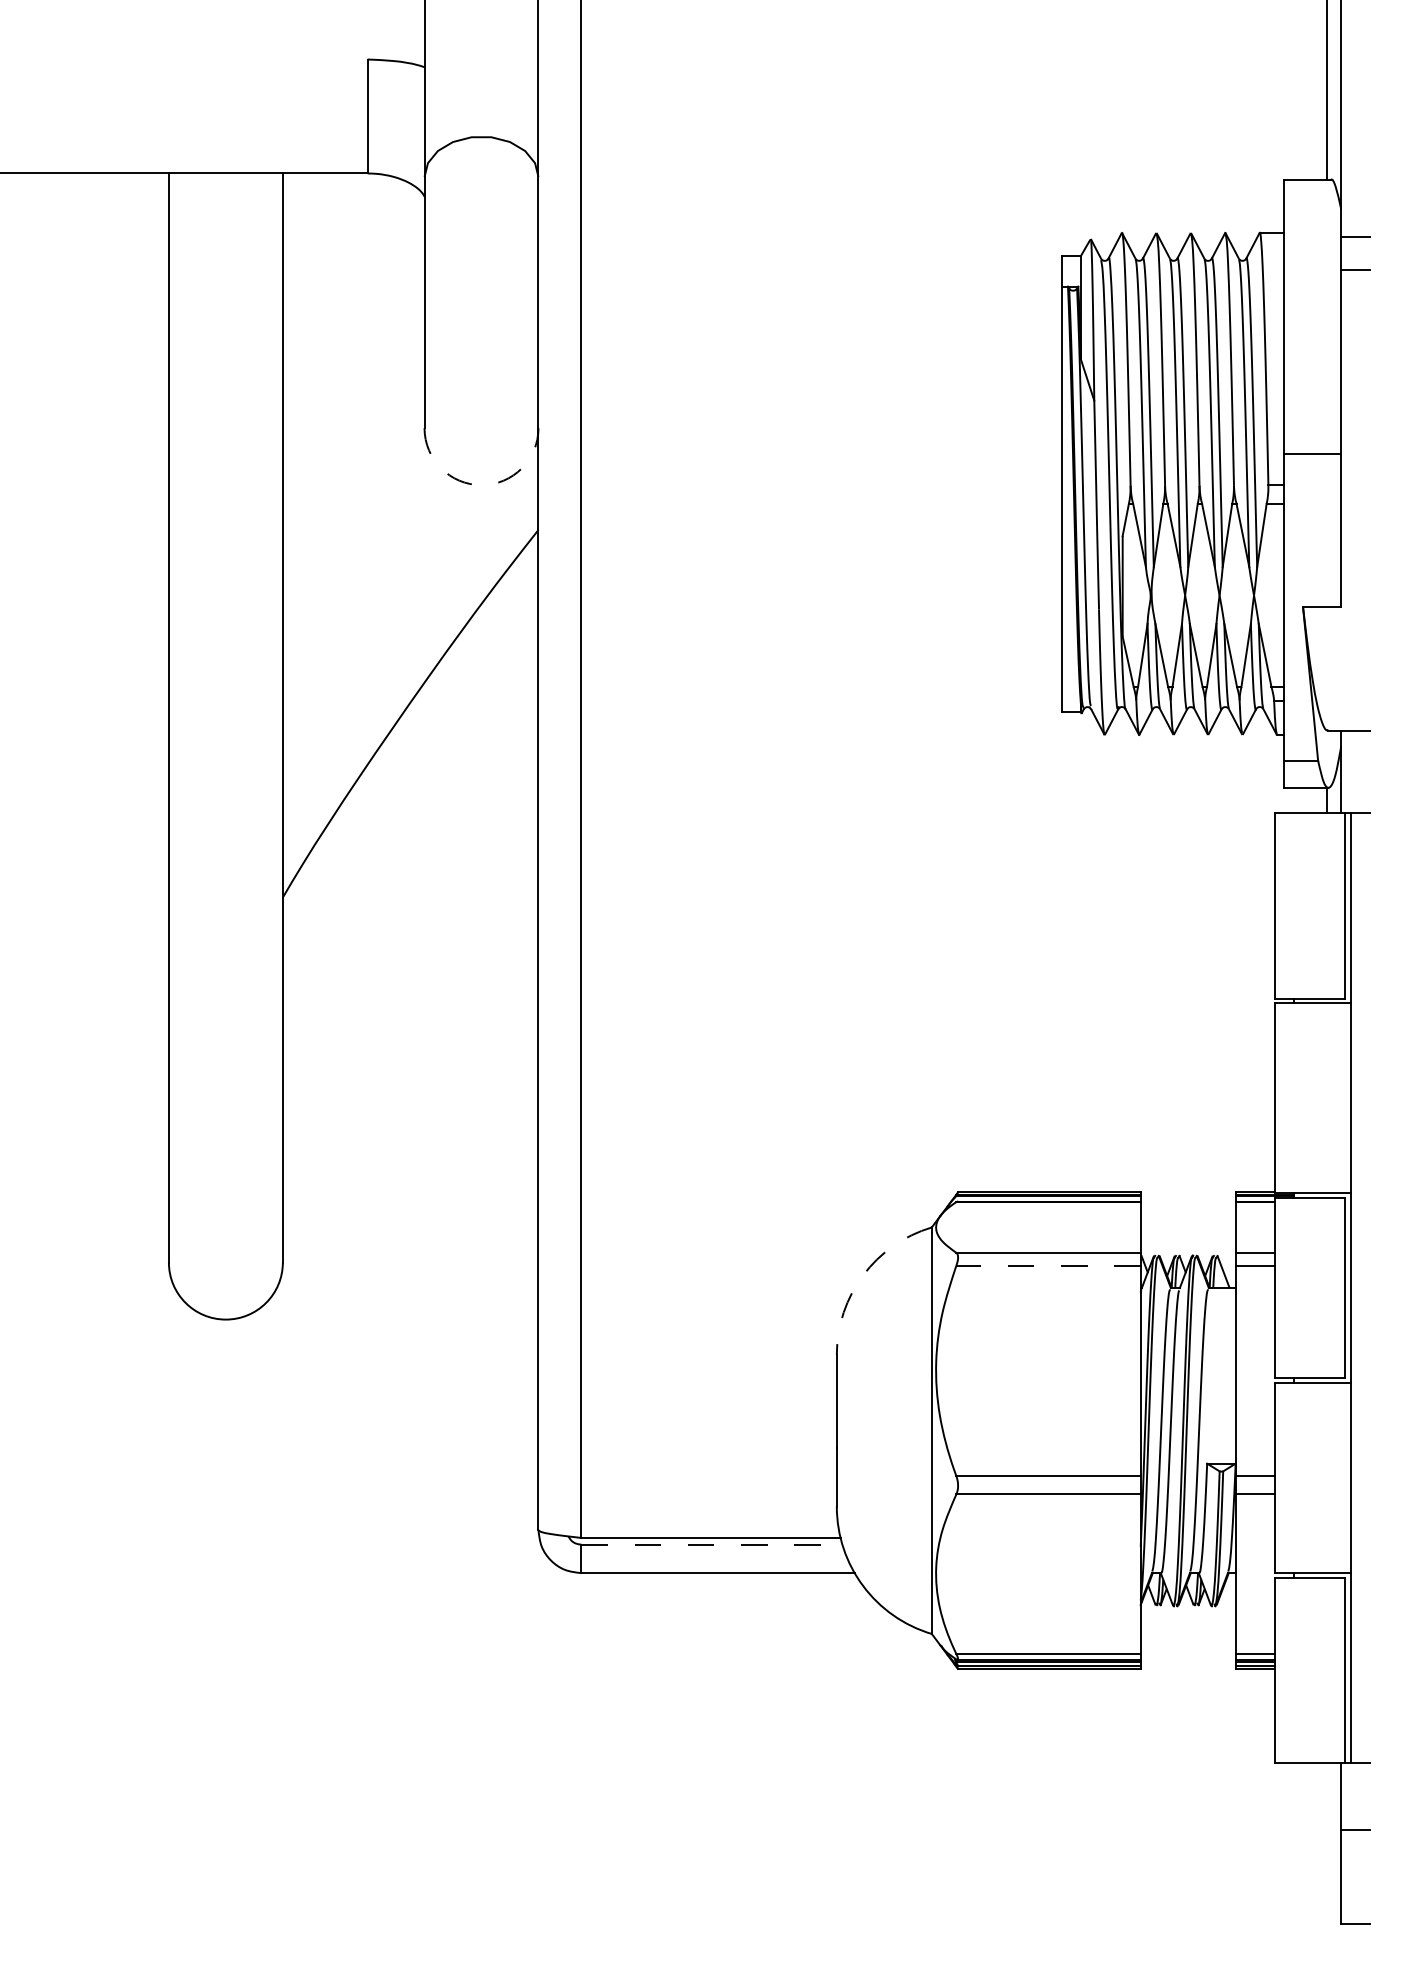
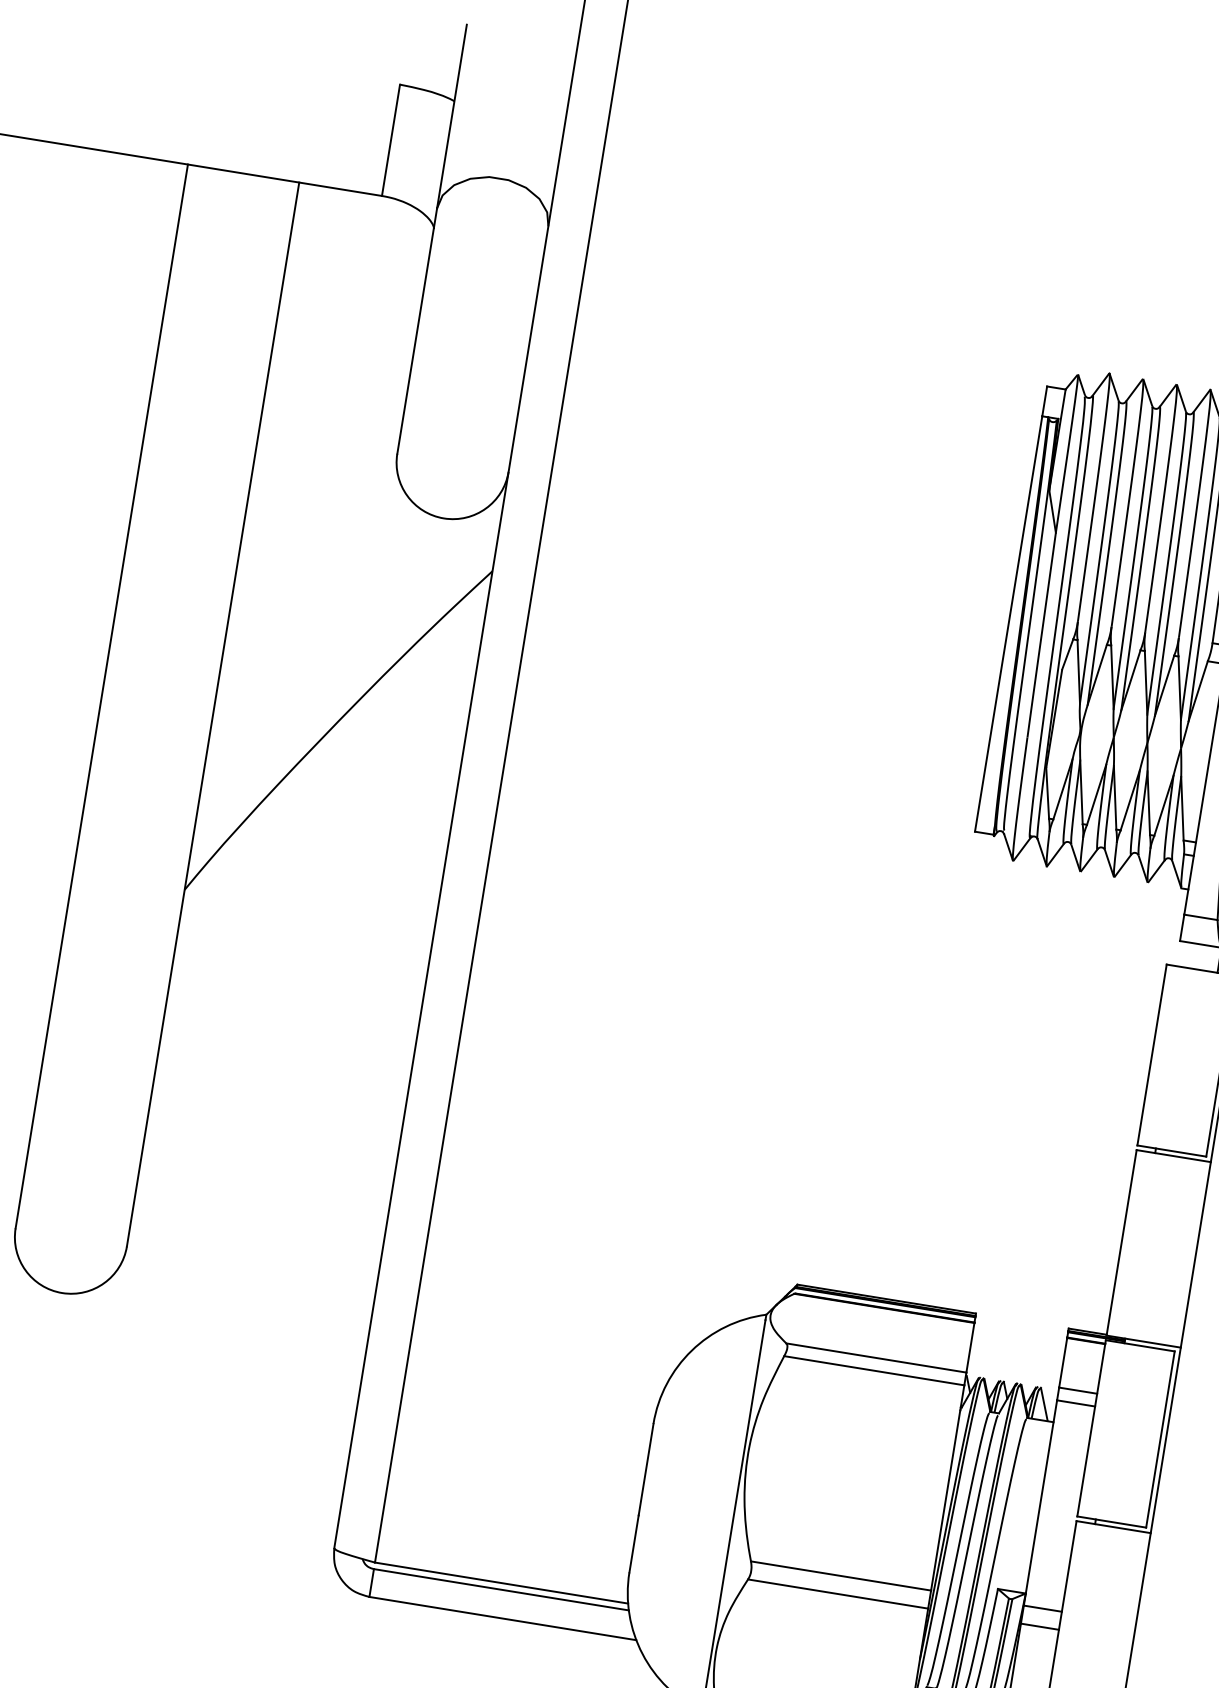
arc: (481, 485) -> (443, 518), dashed -> solid
line: (1048, 1265) -> (874, 1370), dashed -> solid
arc: (863, 1275) -> (692, 1350), dashed -> solid
line: (712, 1544) -> (502, 1589), dashed -> solid

